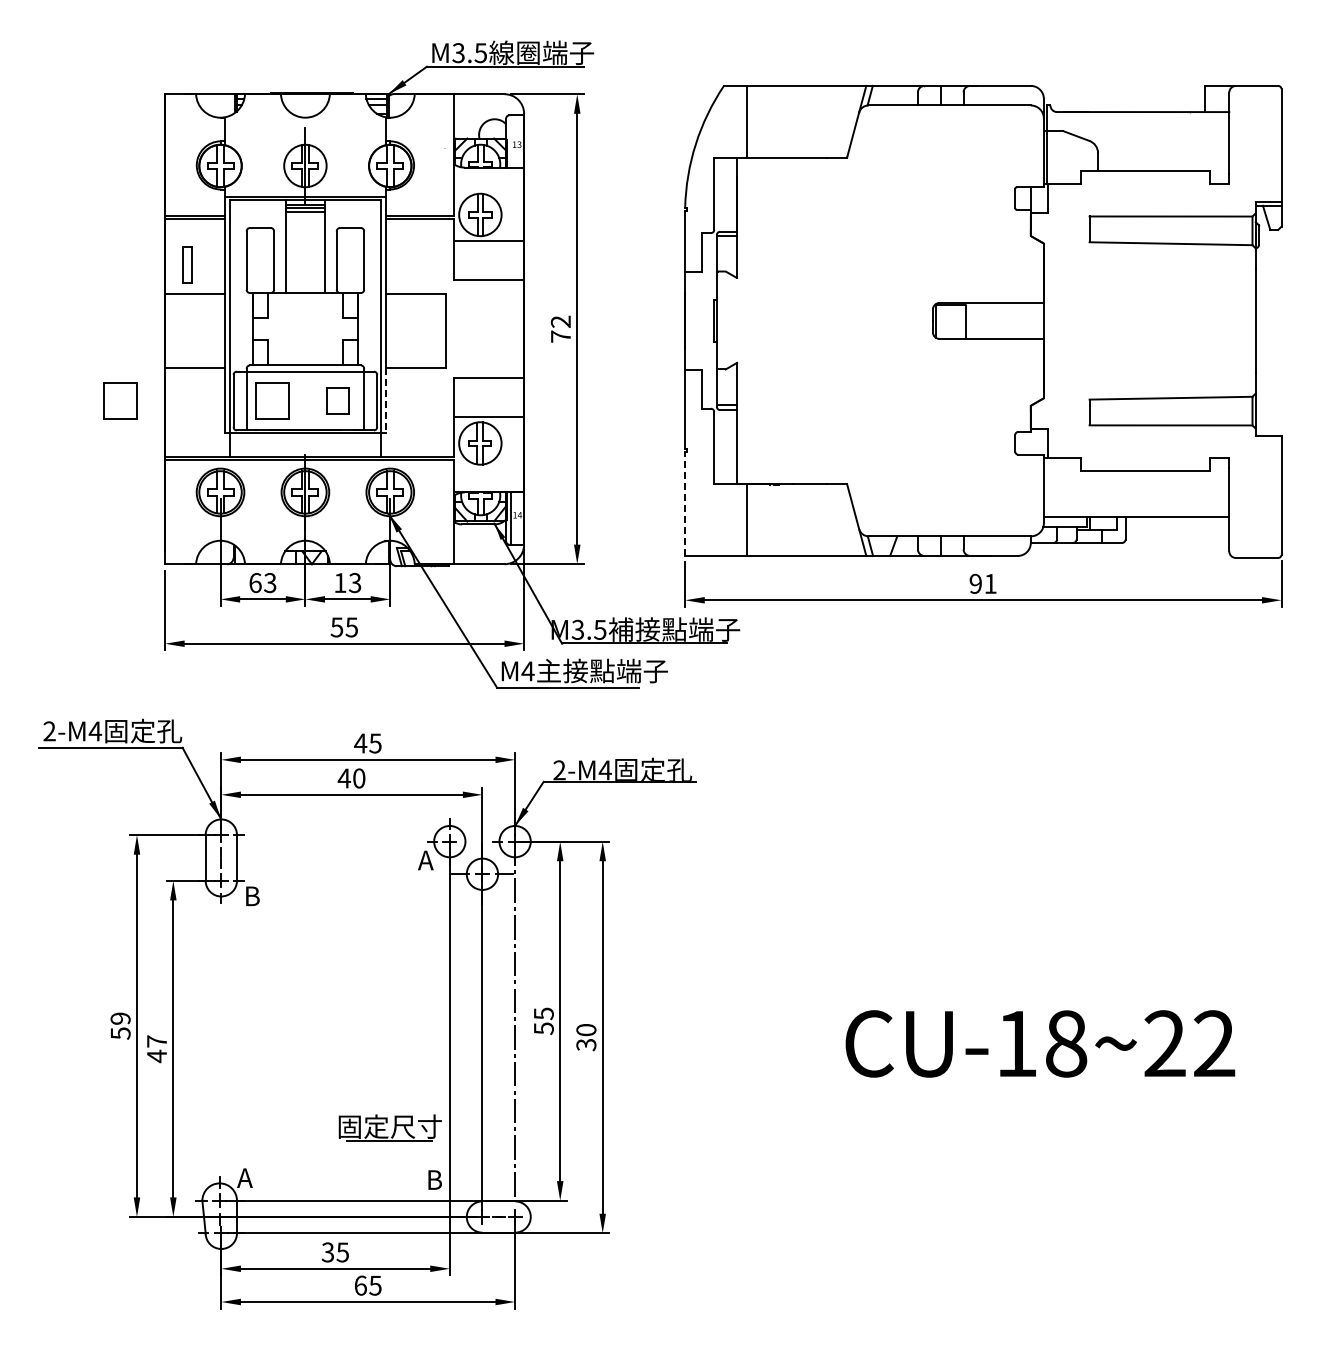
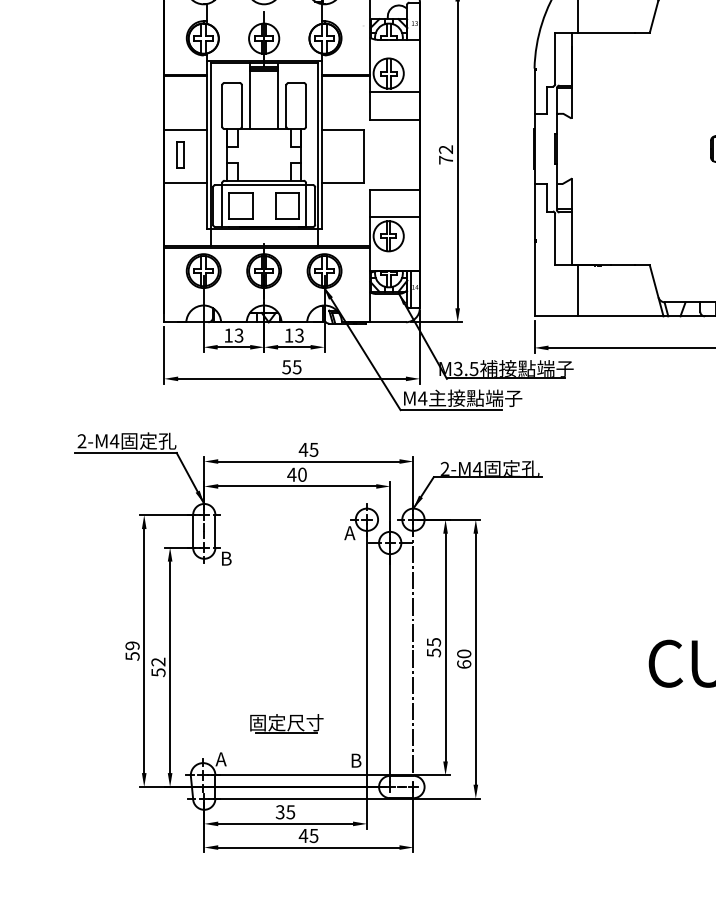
part: (187, 264) -> (180, 154), moved
part: (120, 400) -> (132, 205), removed
part: (337, 400) -> (286, 205), size x1.43
line: (386, 401) -> (321, 206), dashed -> solid
line: (685, 503) -> (534, 279), dashed -> solid
text: (255, 583) -> (228, 335), 63 -> 13
text: (586, 1044) -> (464, 664), 30 -> 60
text: (157, 1049) -> (158, 667), 47 -> 52
part: (389, 1127) -> (286, 723), moved
text: (360, 1285) -> (303, 835), 65 -> 45

